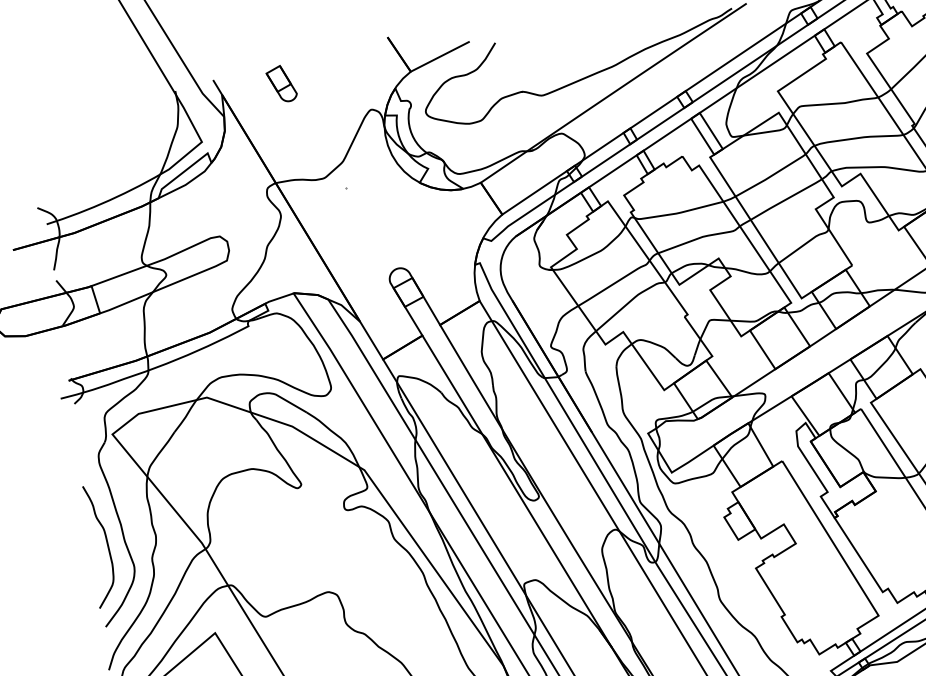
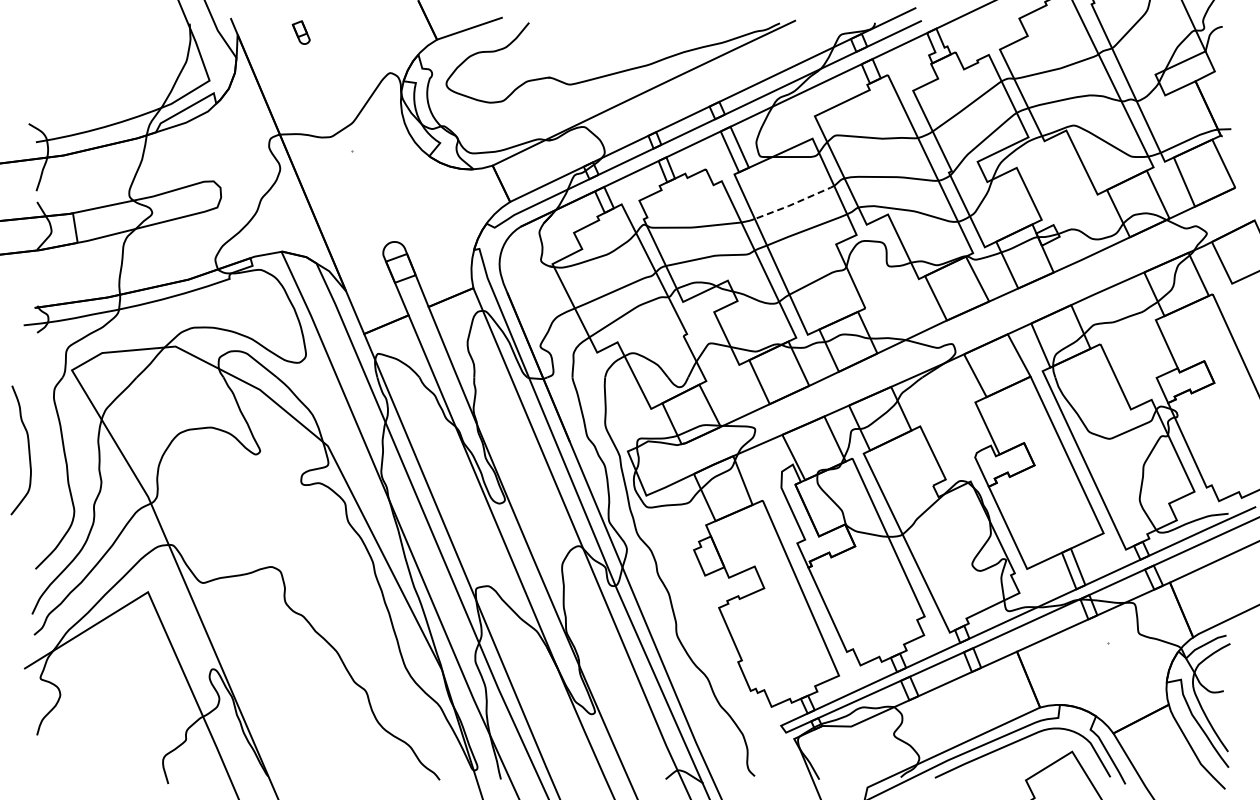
part: (281, 83) -> (301, 32), size x0.6
line: (770, 176) -> (794, 203), solid -> dashed
curve: (107, 545) -> (28, 450), moved

